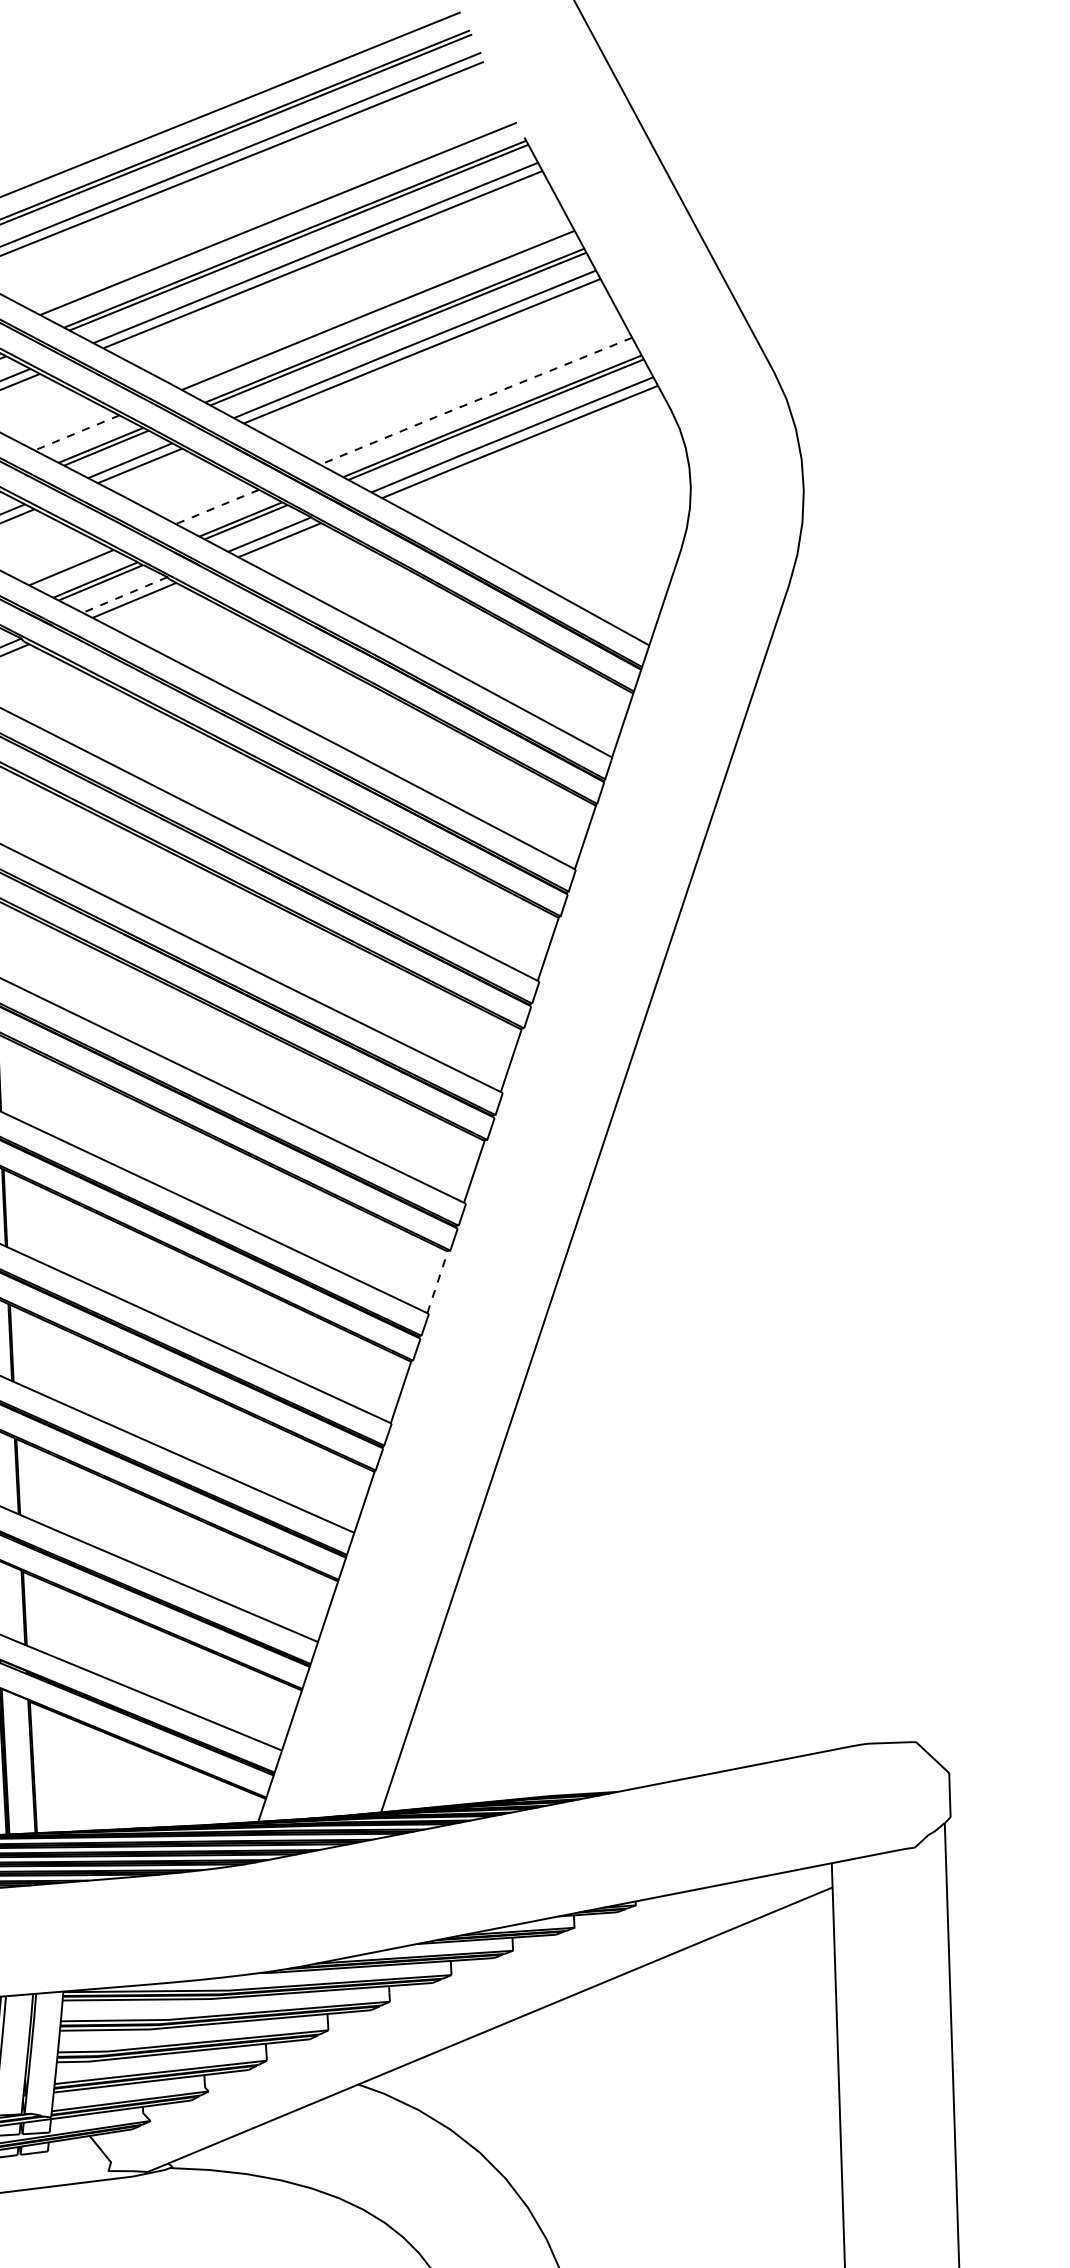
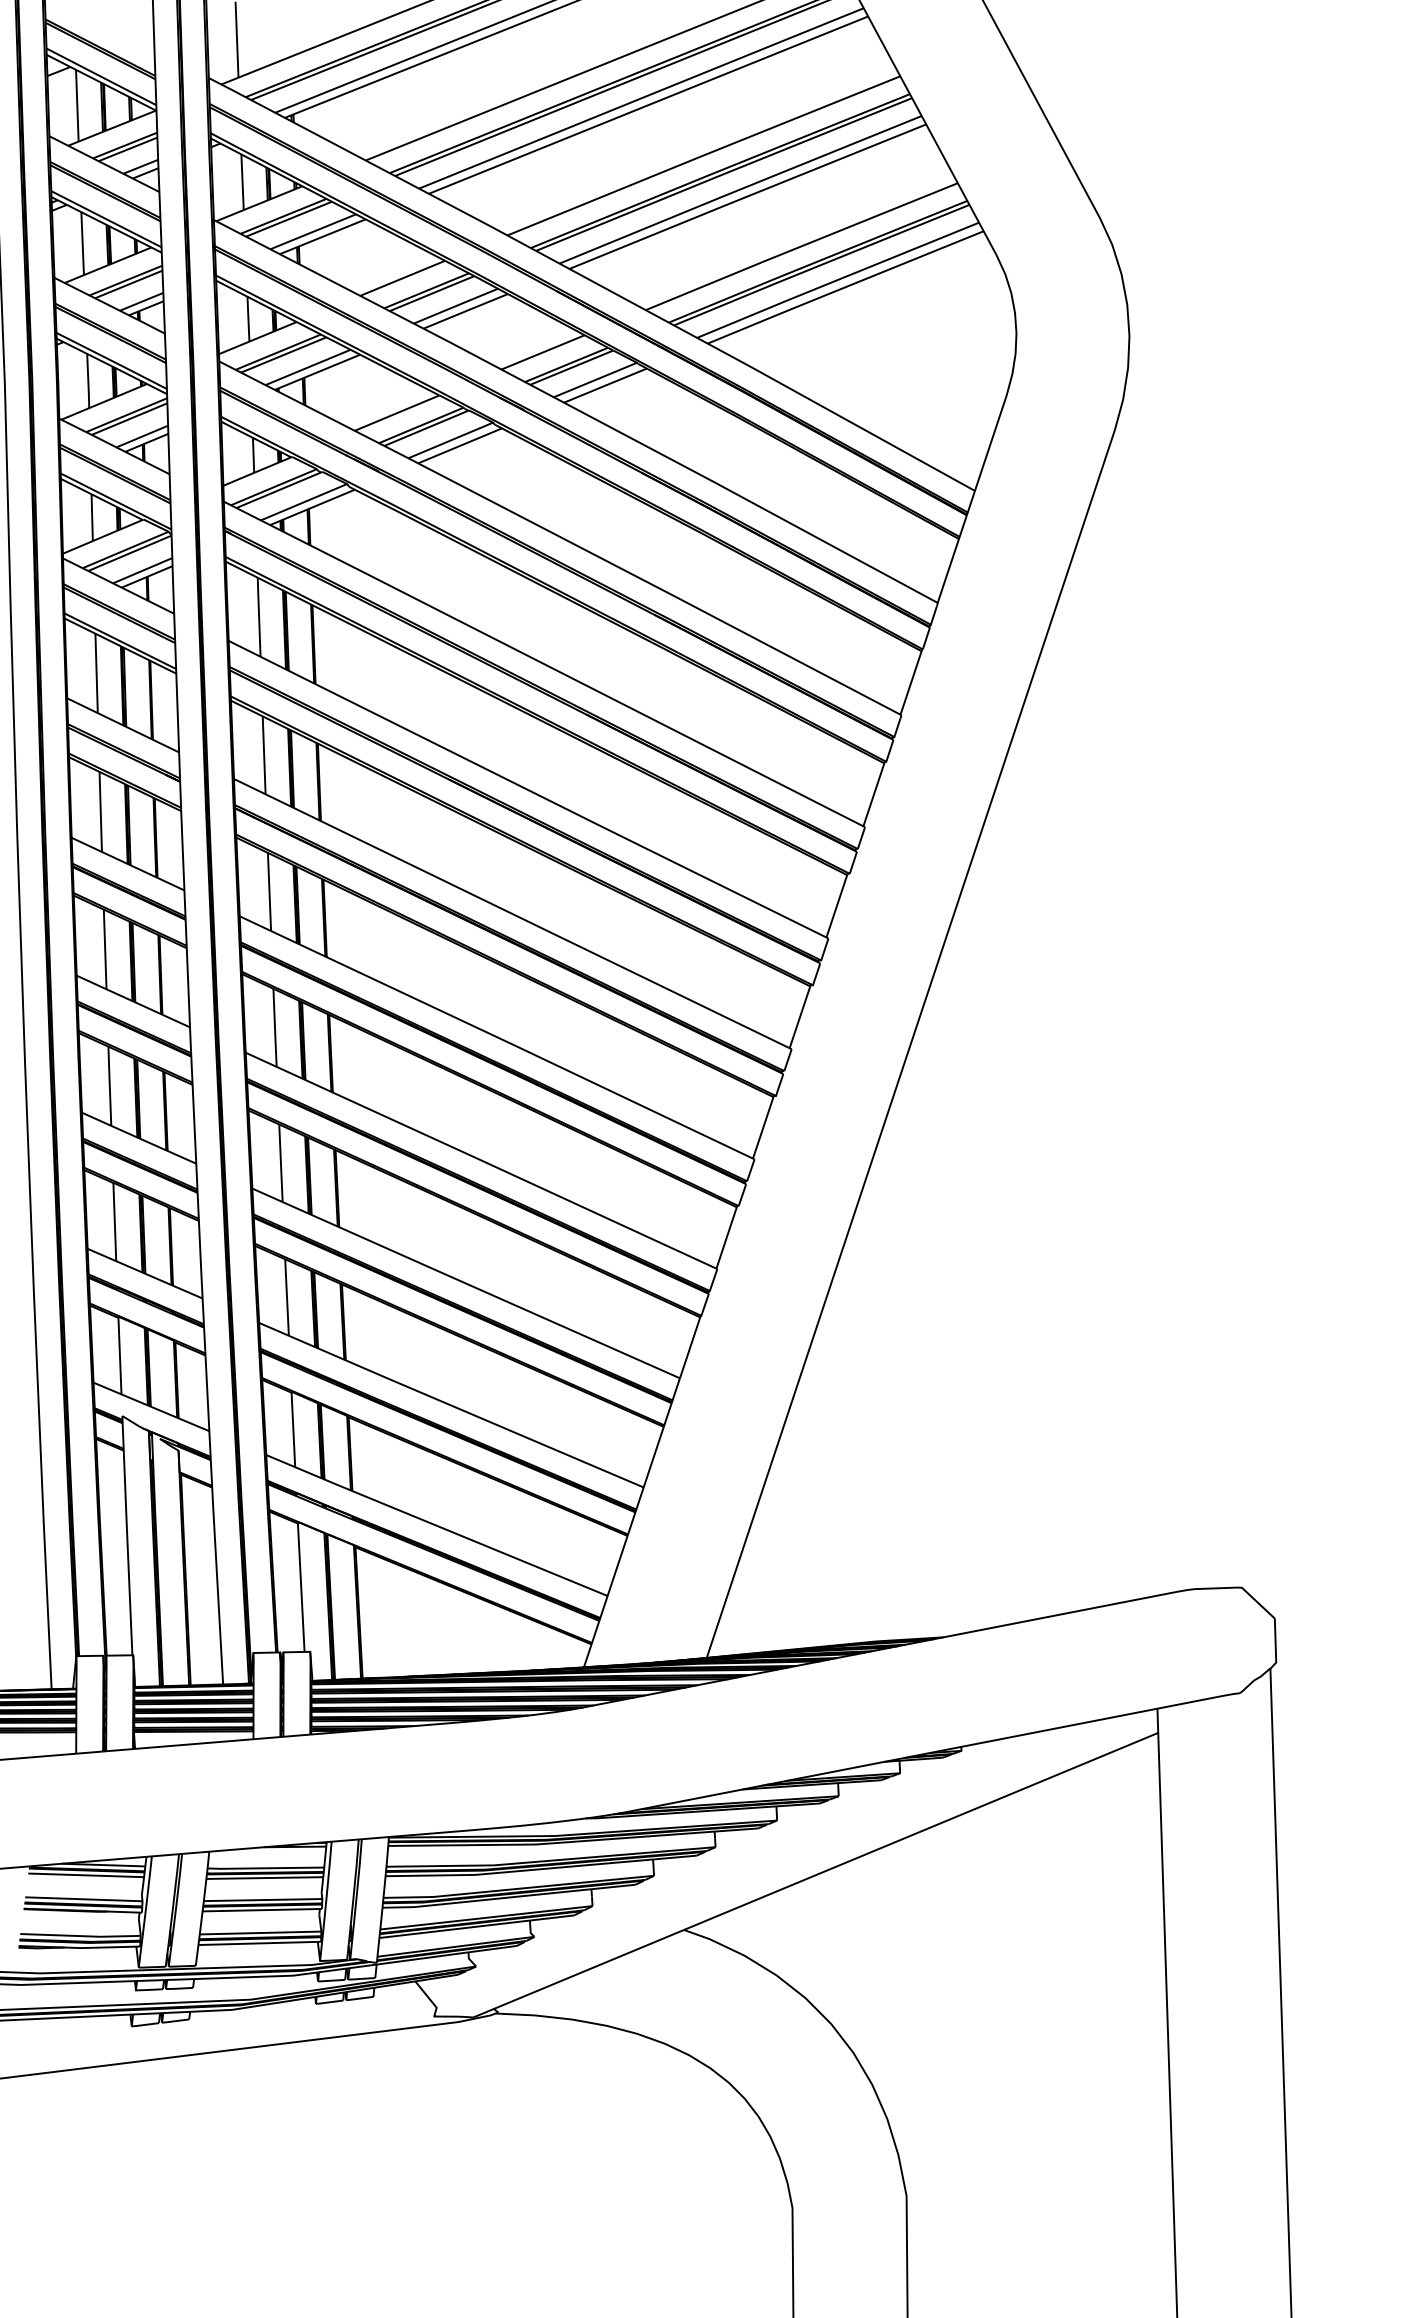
line: (474, 401) -> (800, 246), dashed -> solid
line: (77, 433) -> (403, 278), dashed -> solid
line: (216, 507) -> (542, 352), dashed -> solid
line: (124, 595) -> (450, 440), dashed -> solid
line: (437, 1281) -> (763, 1126), dashed -> solid

